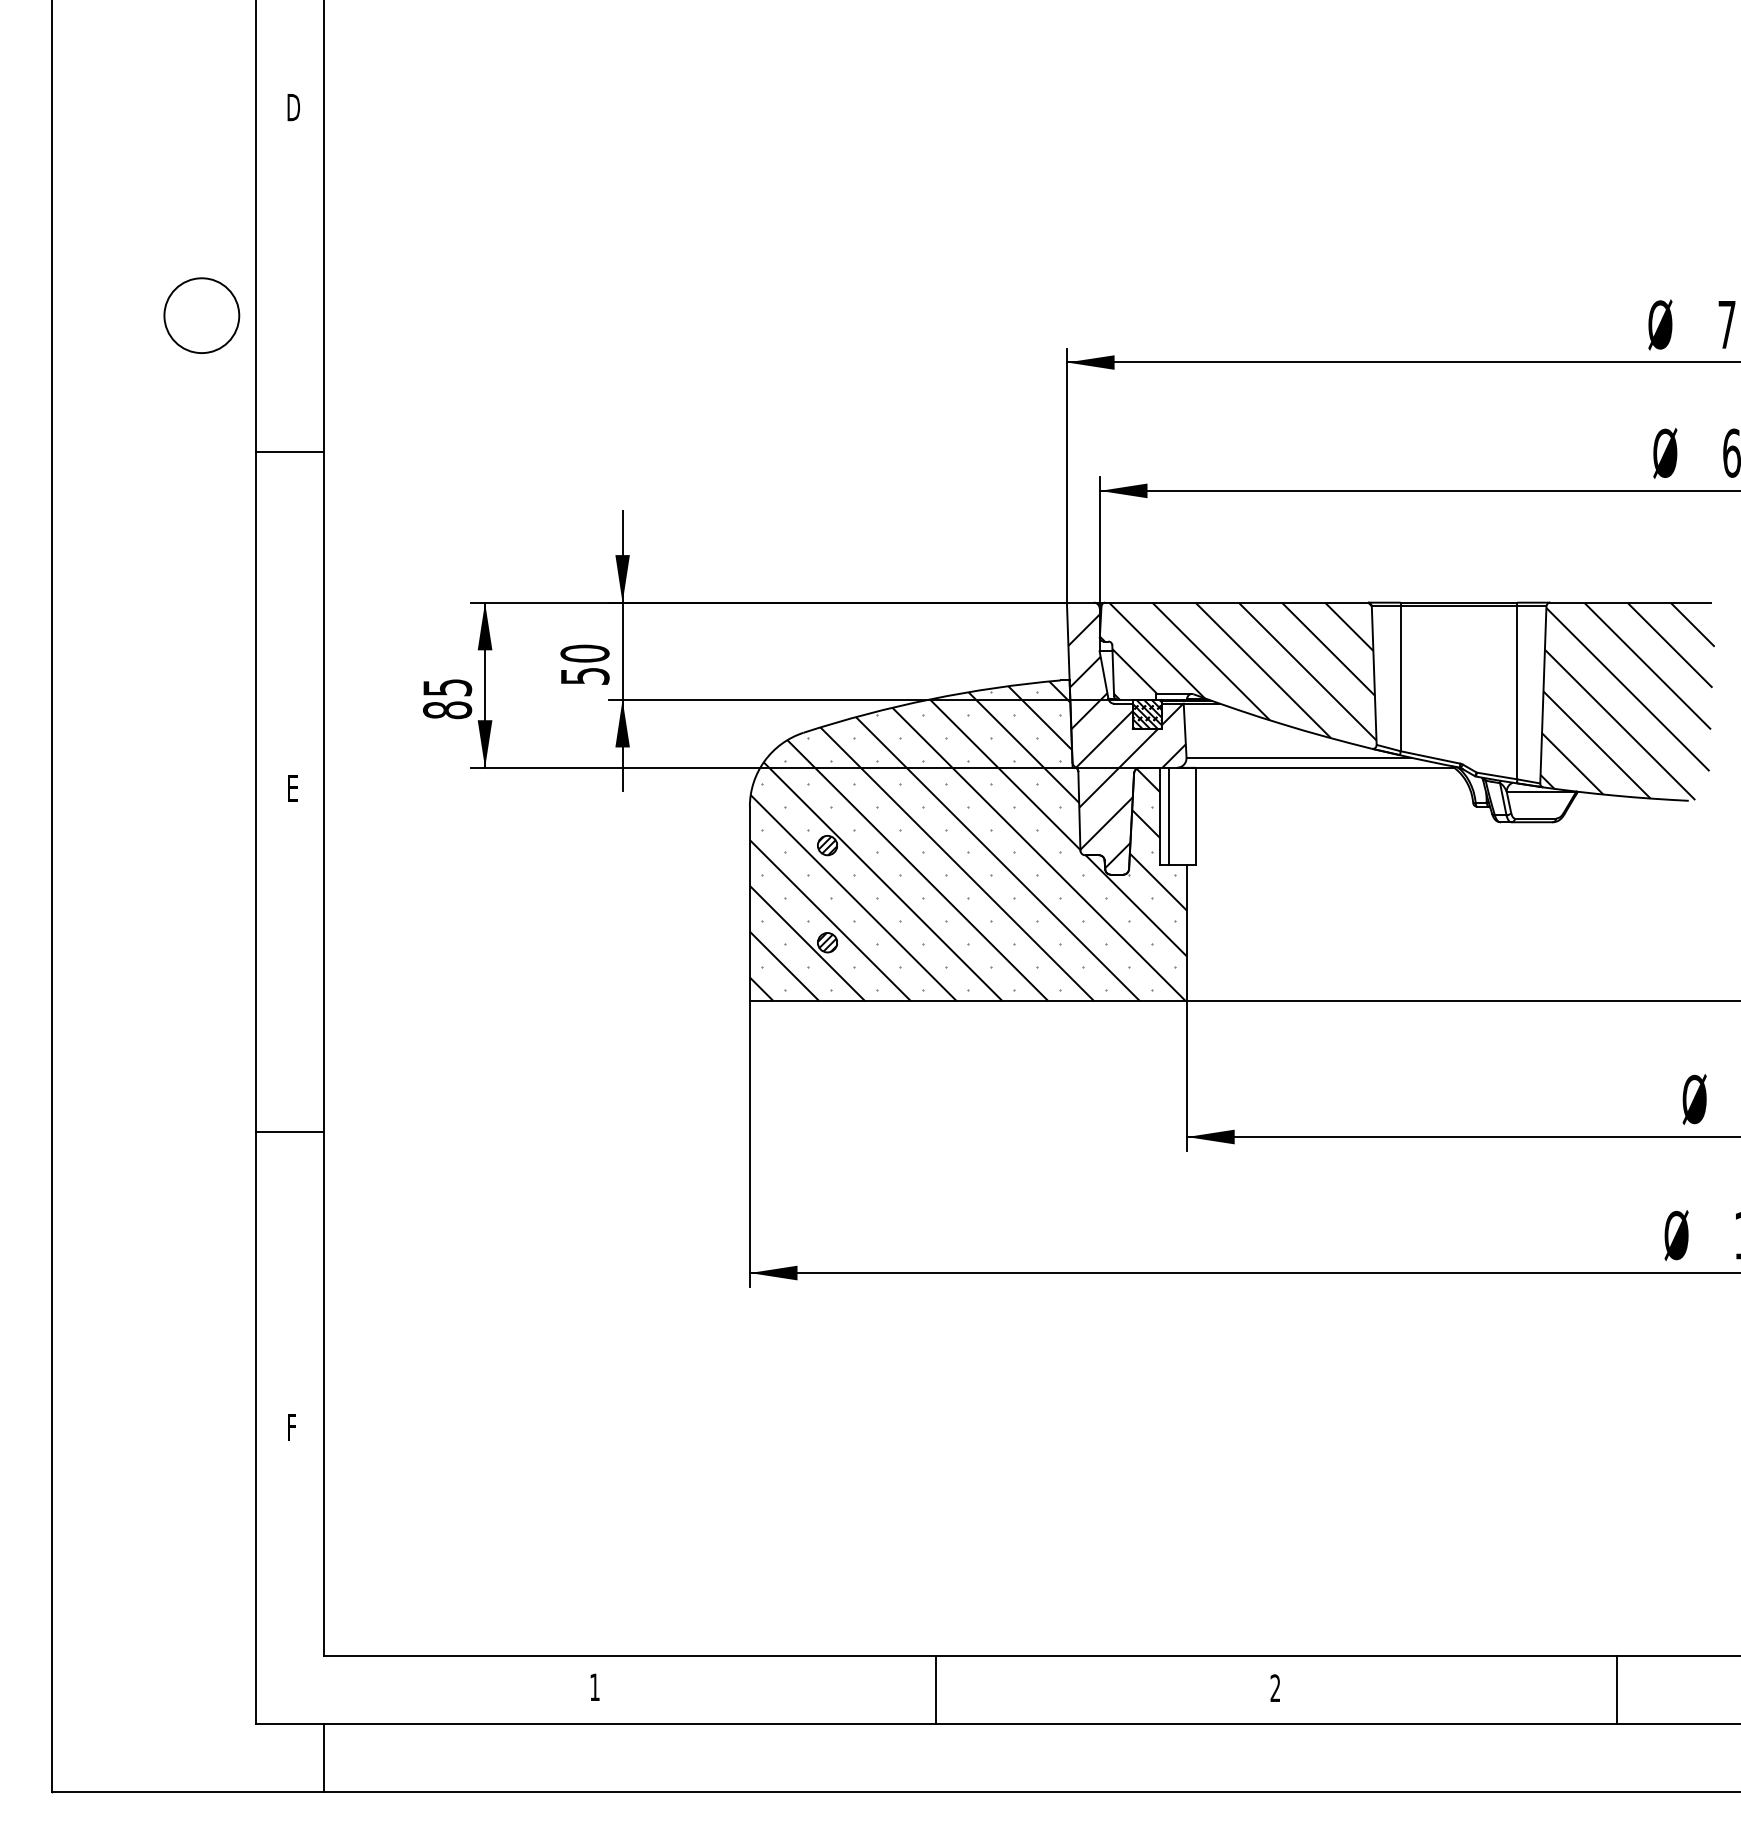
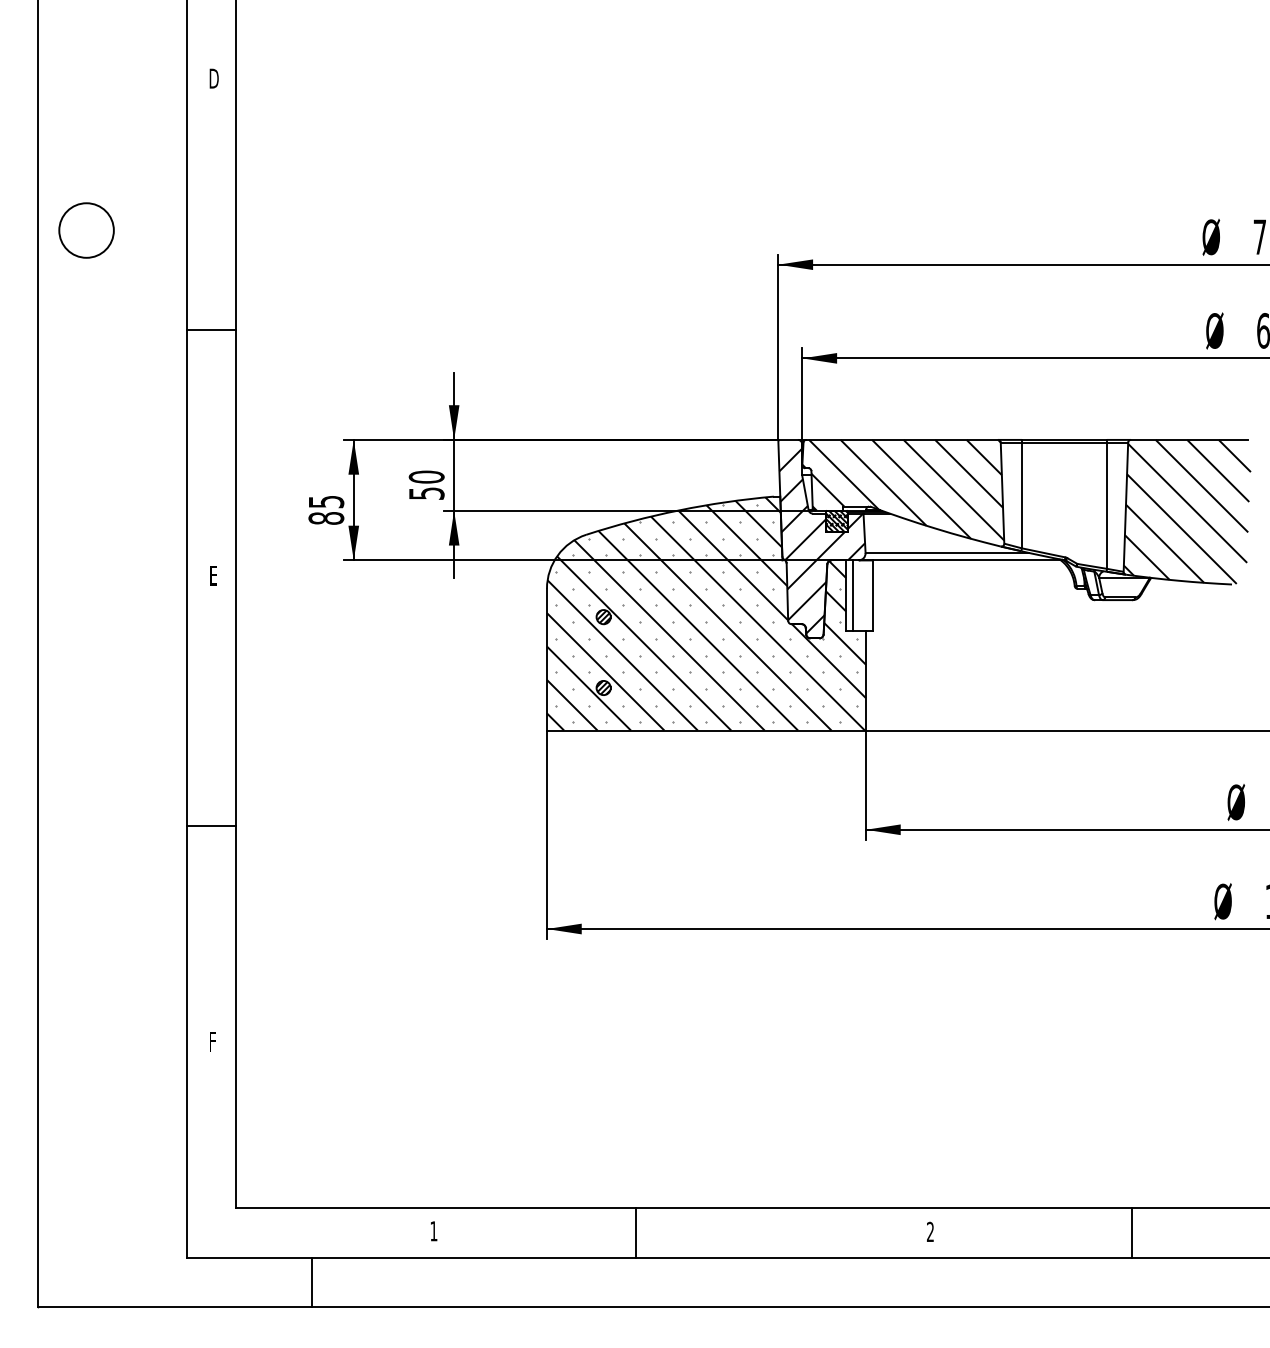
circle: (201, 315) -> (86, 230), moved
line: (936, 1689) -> (636, 1232), moved
line: (1616, 1689) -> (1131, 1232), moved
line: (324, 1757) -> (312, 1282), moved

